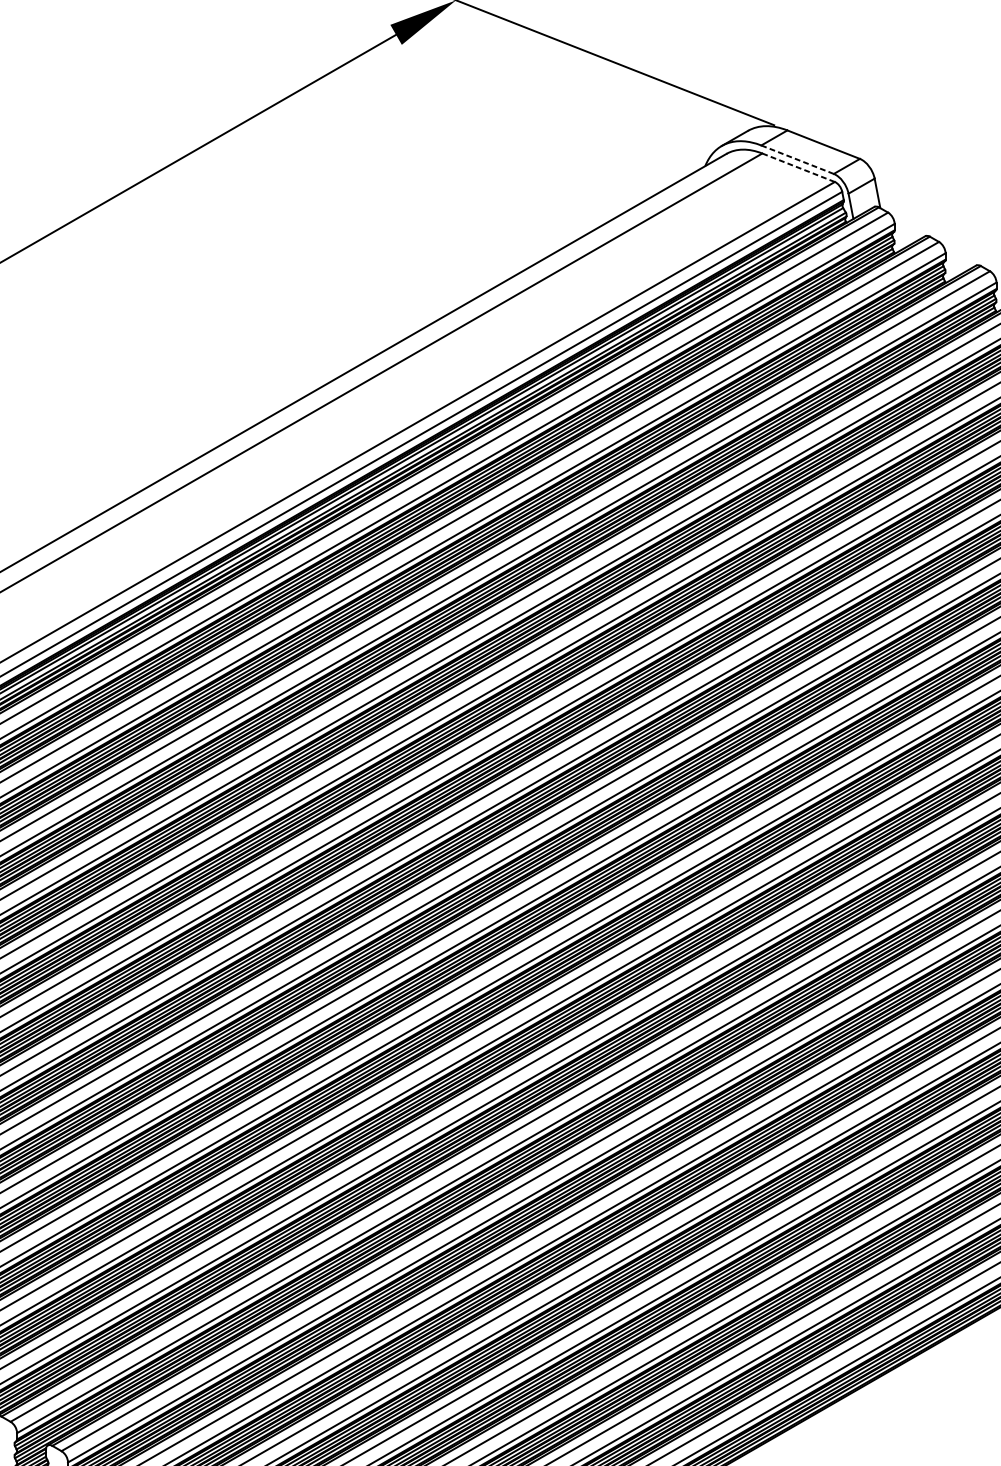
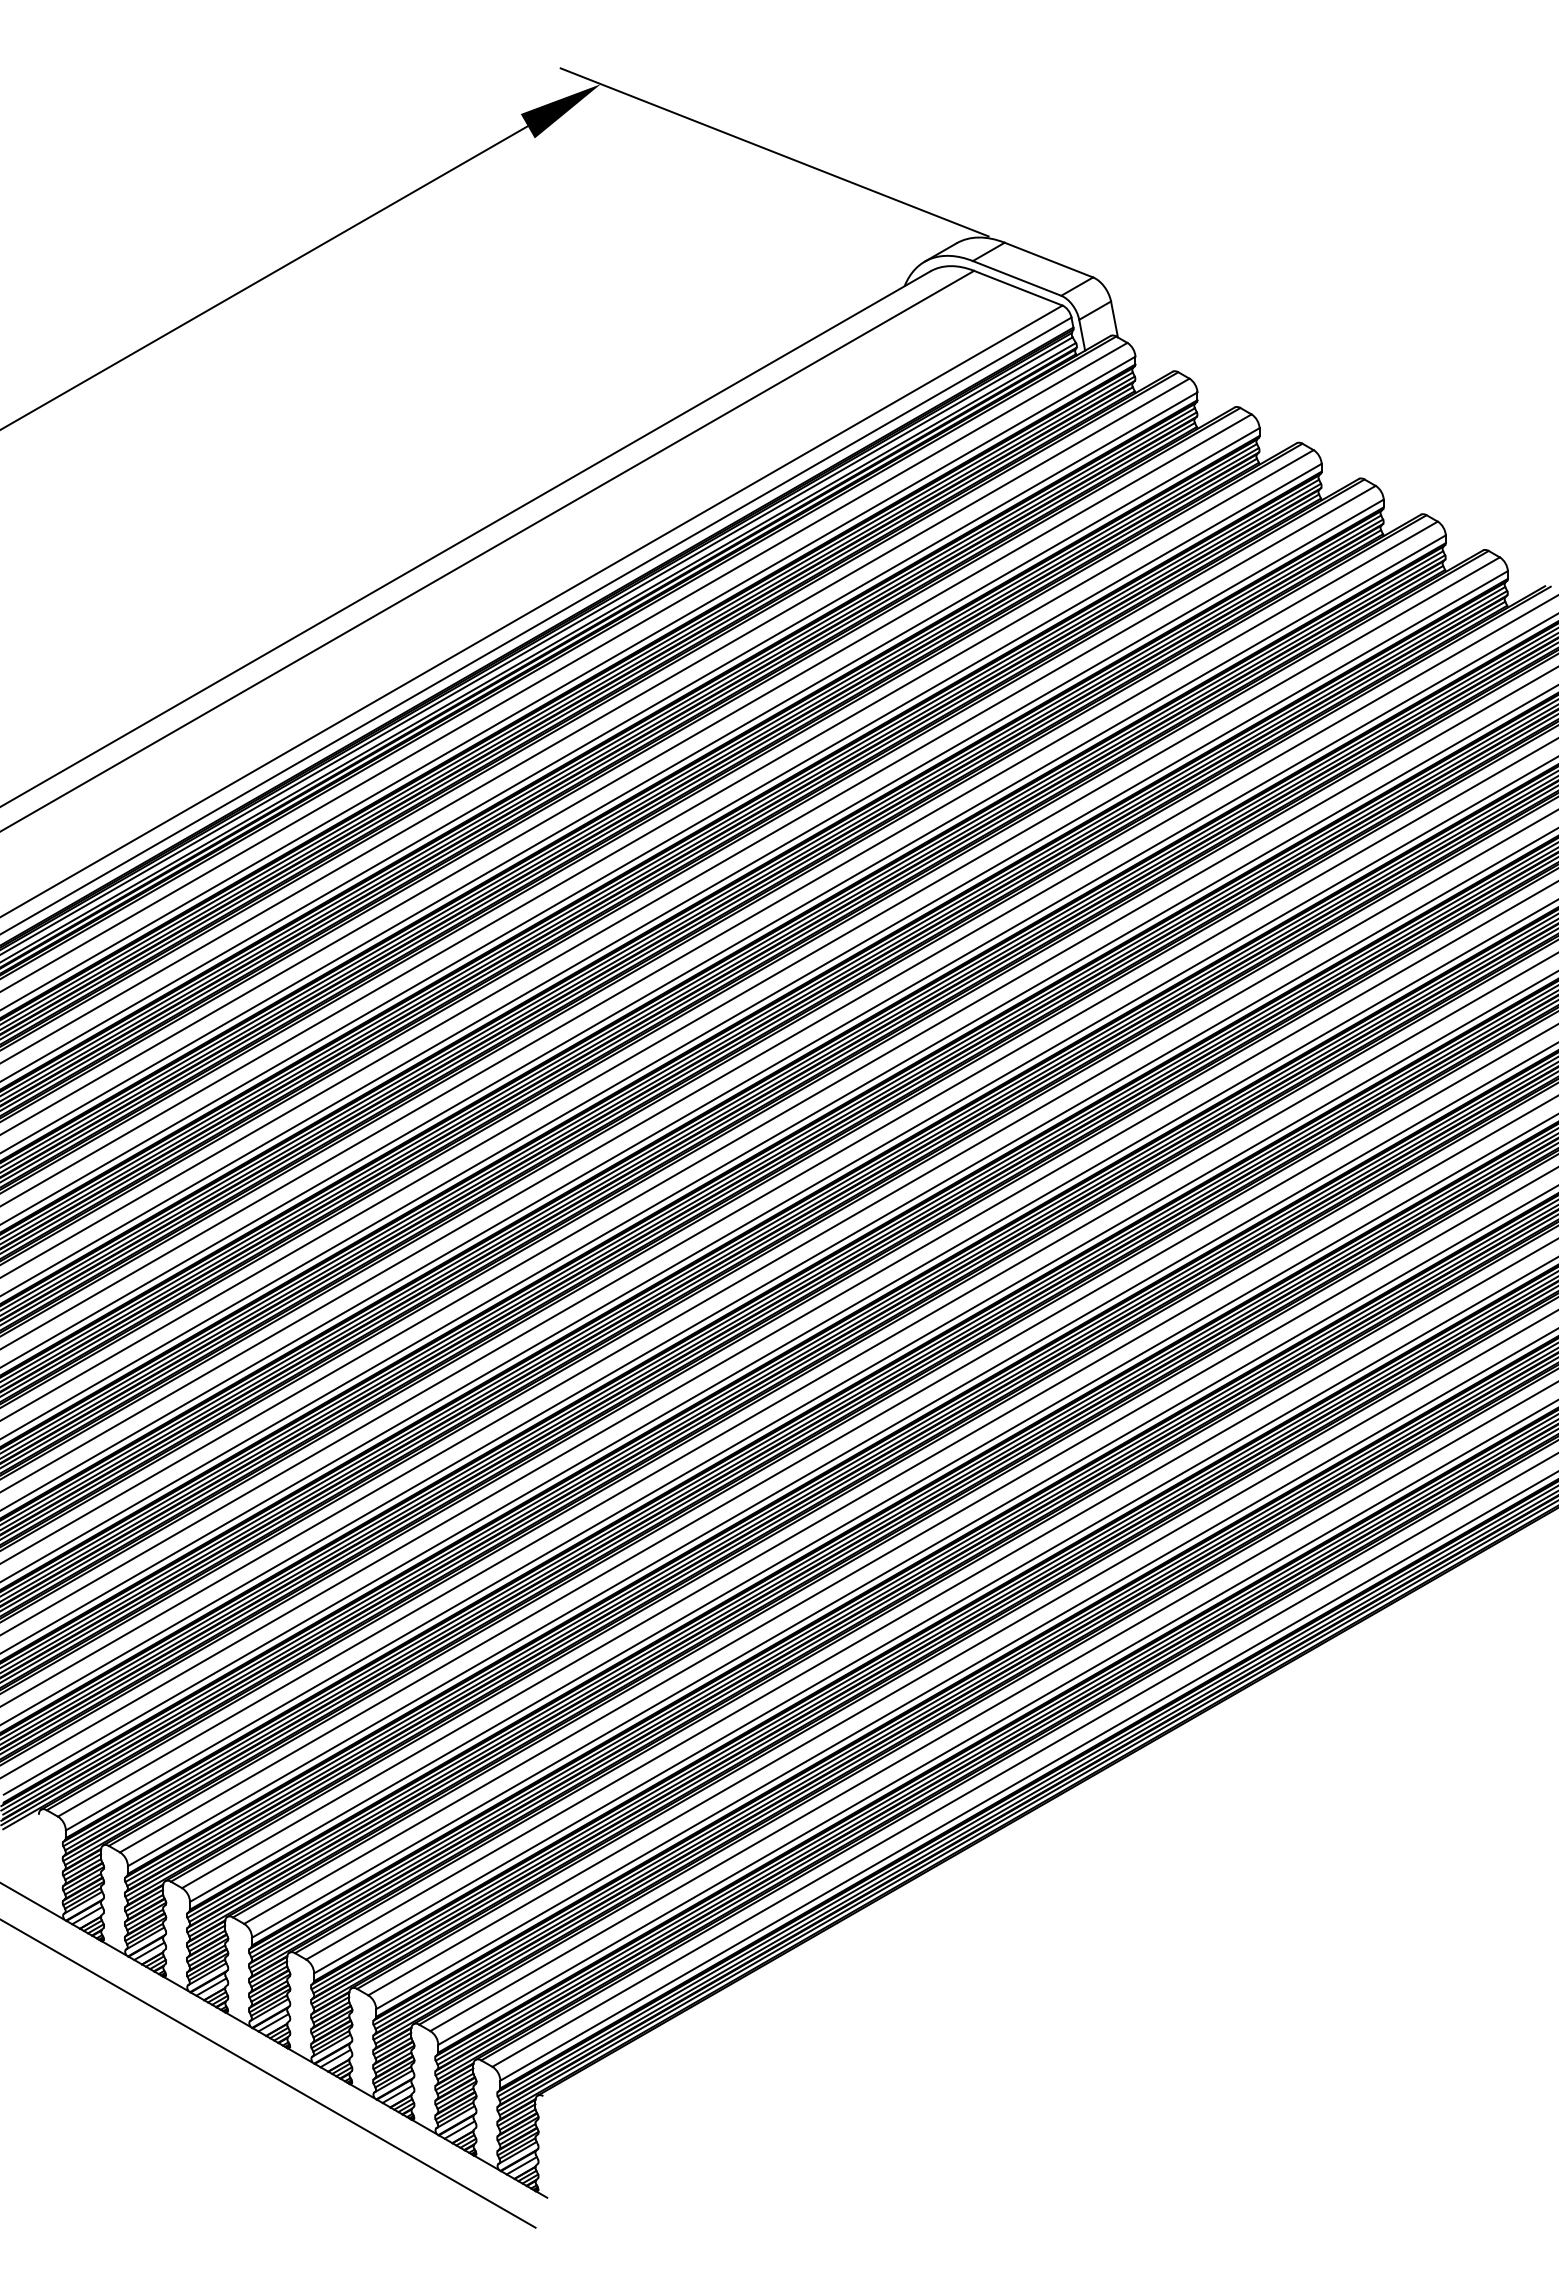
line: (797, 159) -> (1016, 278), dashed -> solid
line: (798, 167) -> (1018, 288), dashed -> solid

